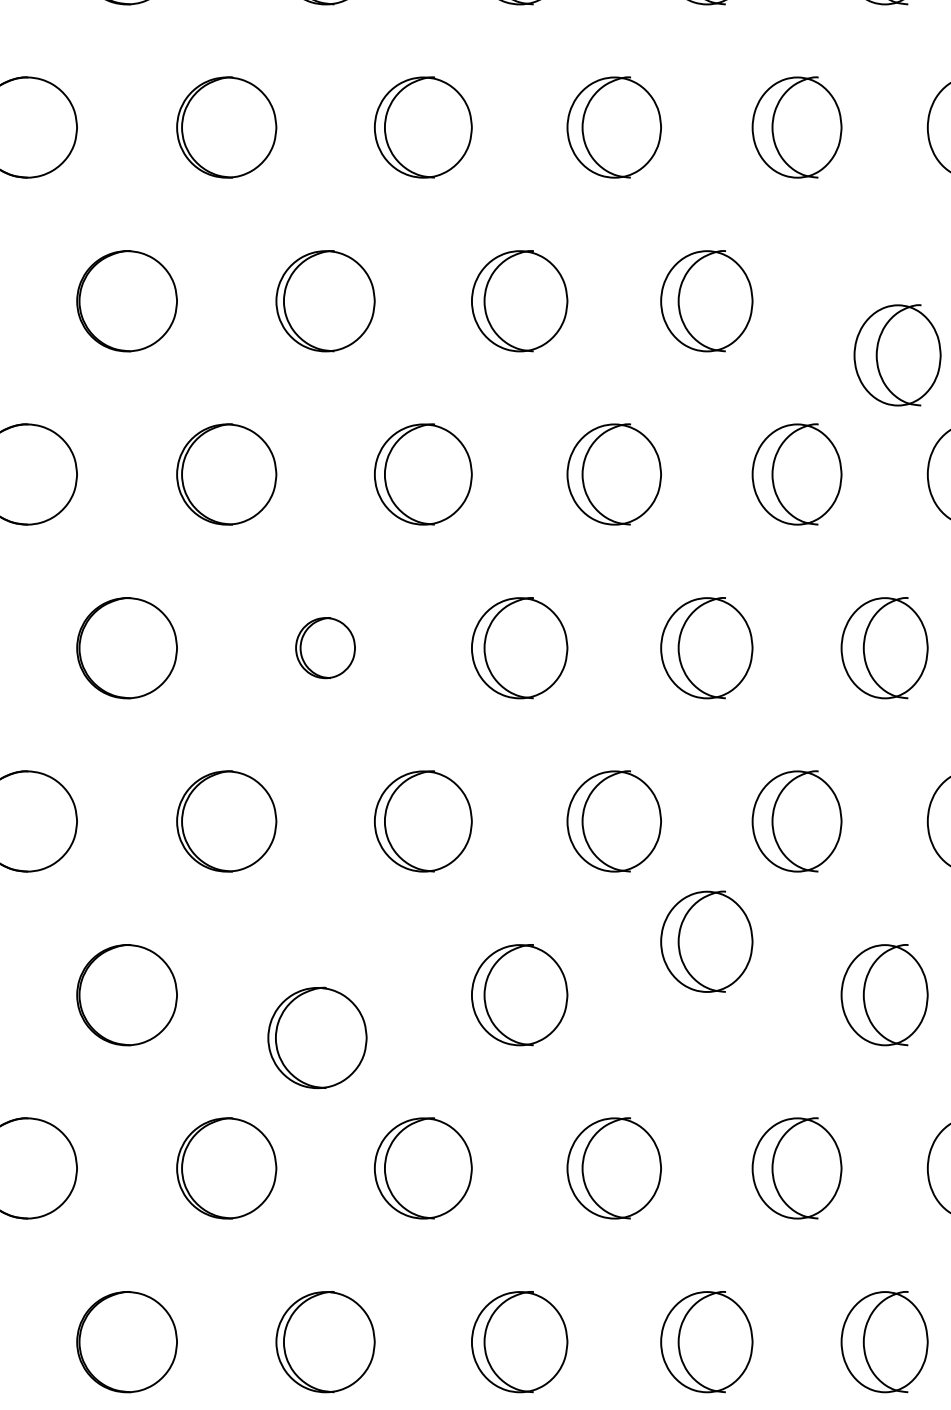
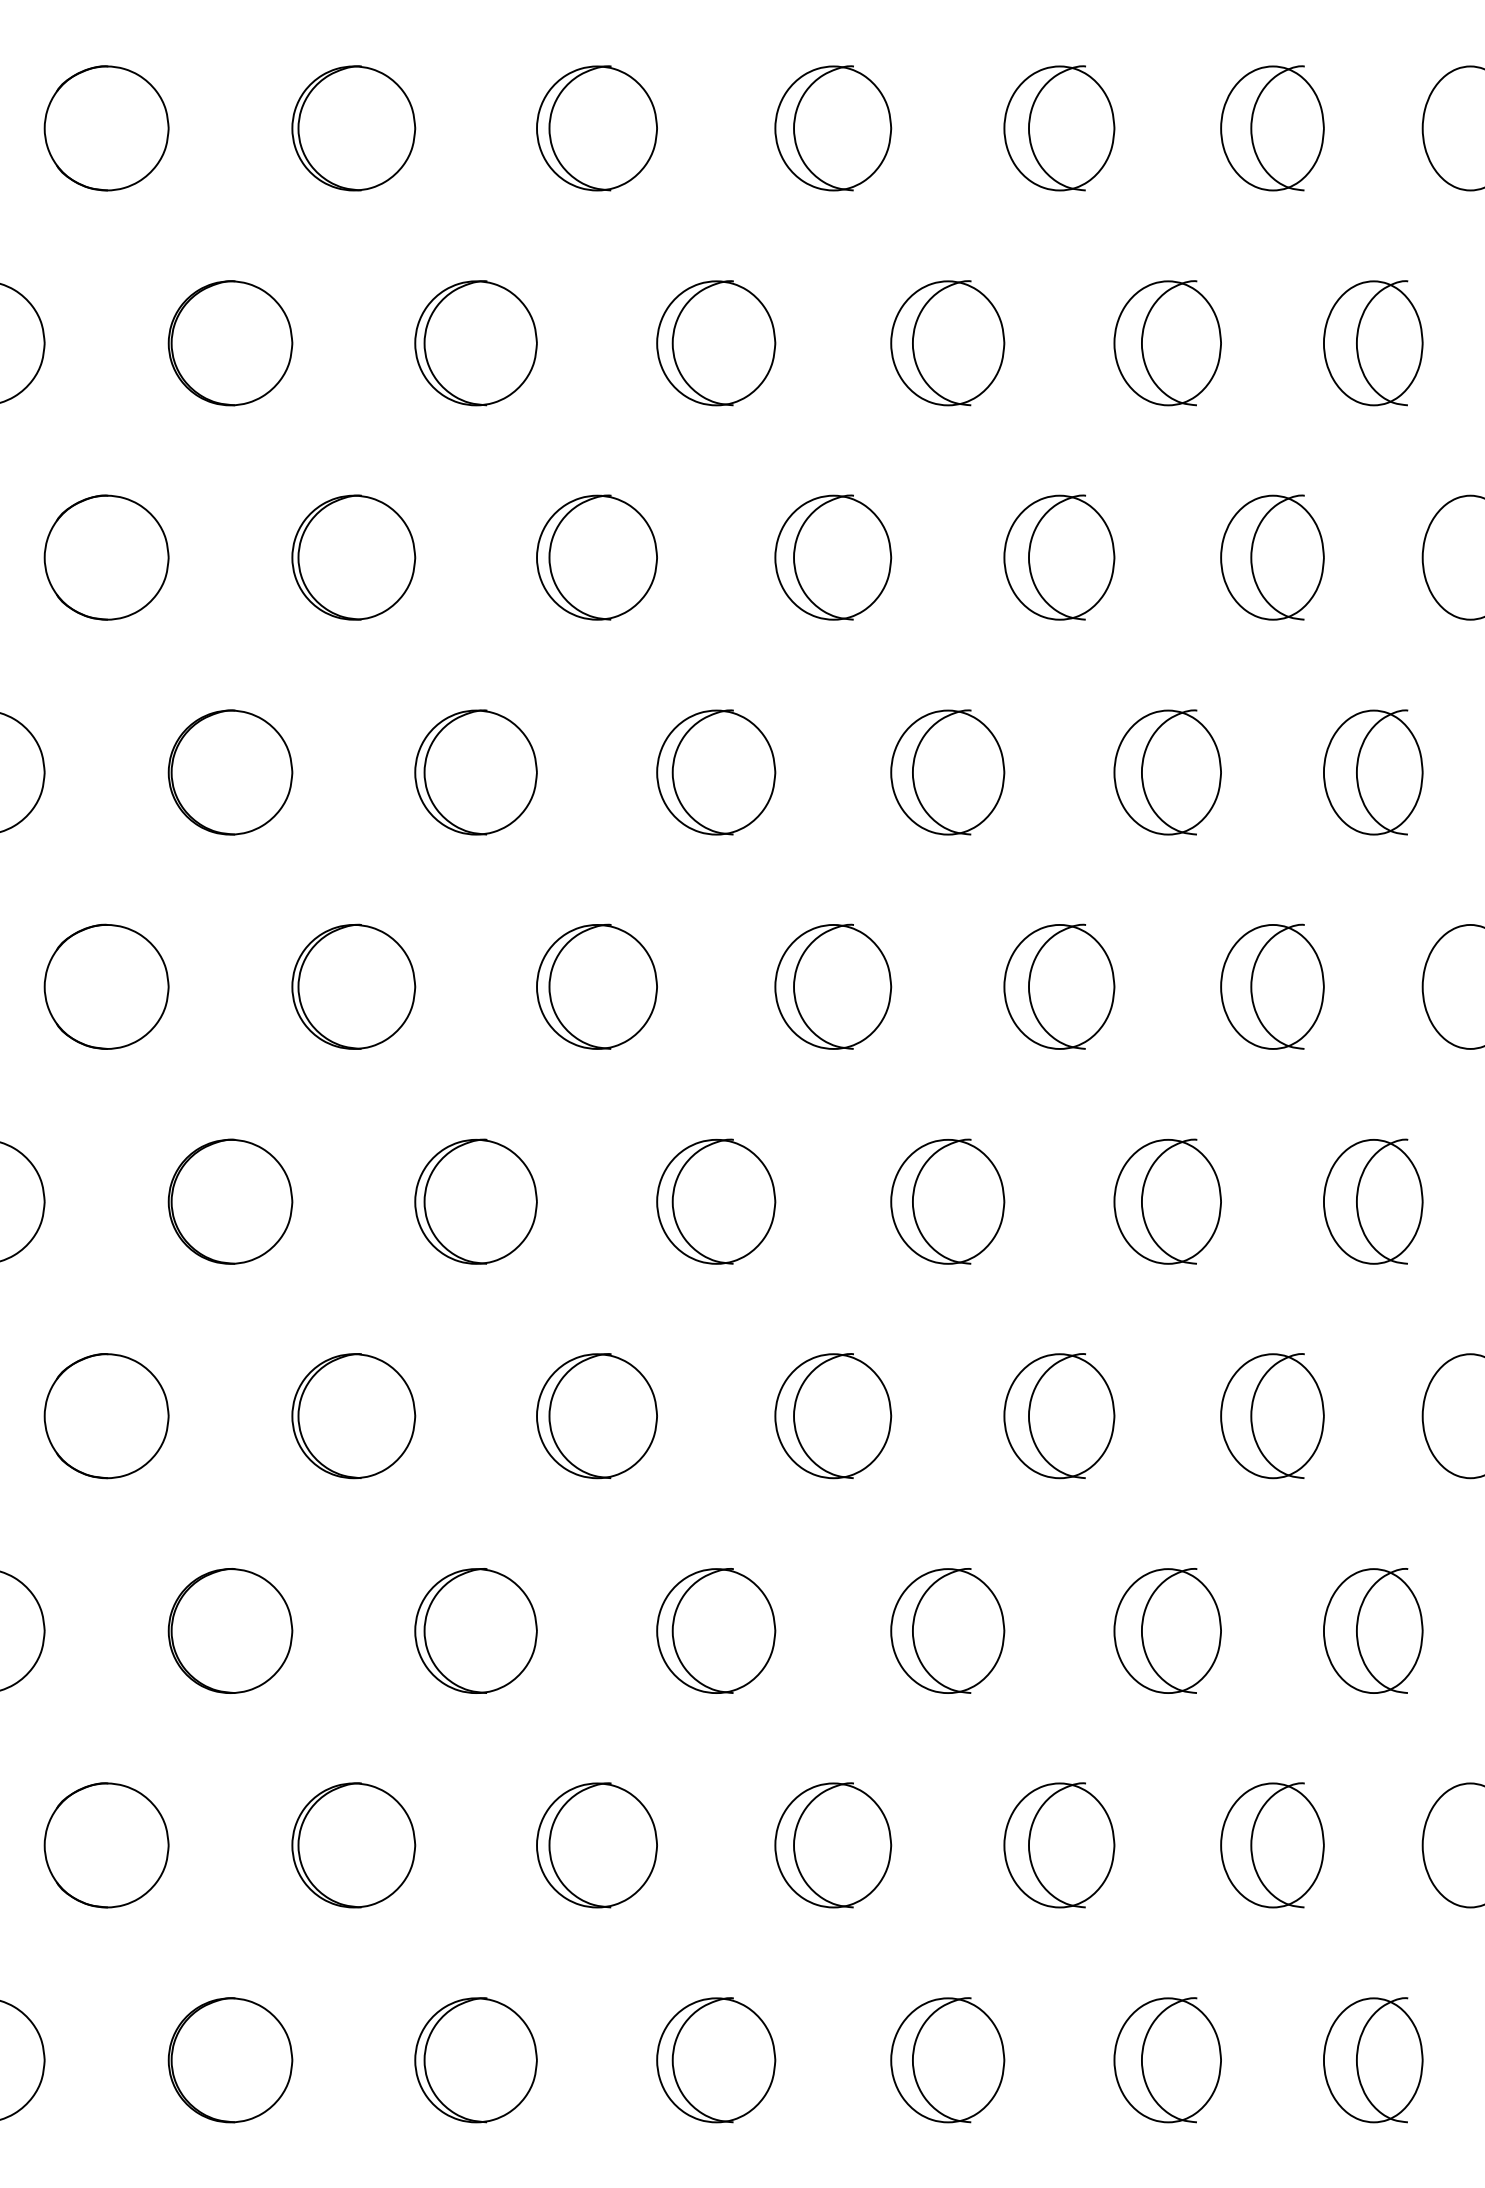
part: (897, 355) -> (1167, 772), moved
part: (325, 647) -> (475, 1201), size x1.67
part: (706, 941) -> (947, 1630), moved
part: (317, 1037) -> (475, 1630), moved

